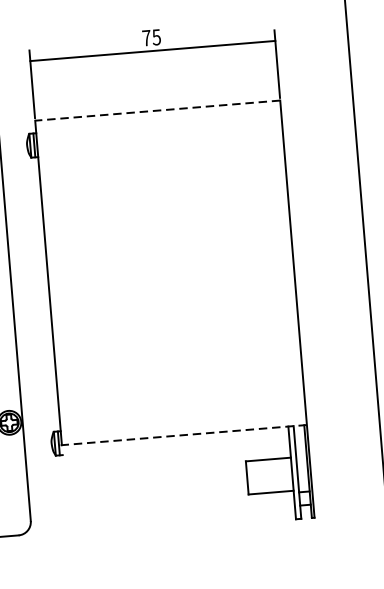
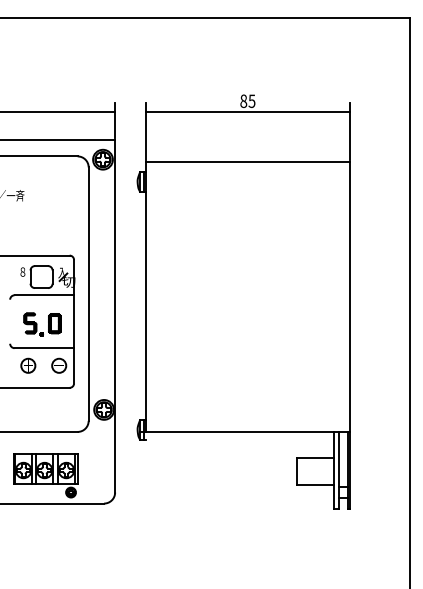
text: (146, 38) -> (243, 101), 75 -> 85
line: (157, 110) -> (247, 161), dashed -> solid
line: (181, 434) -> (245, 431), dashed -> solid

